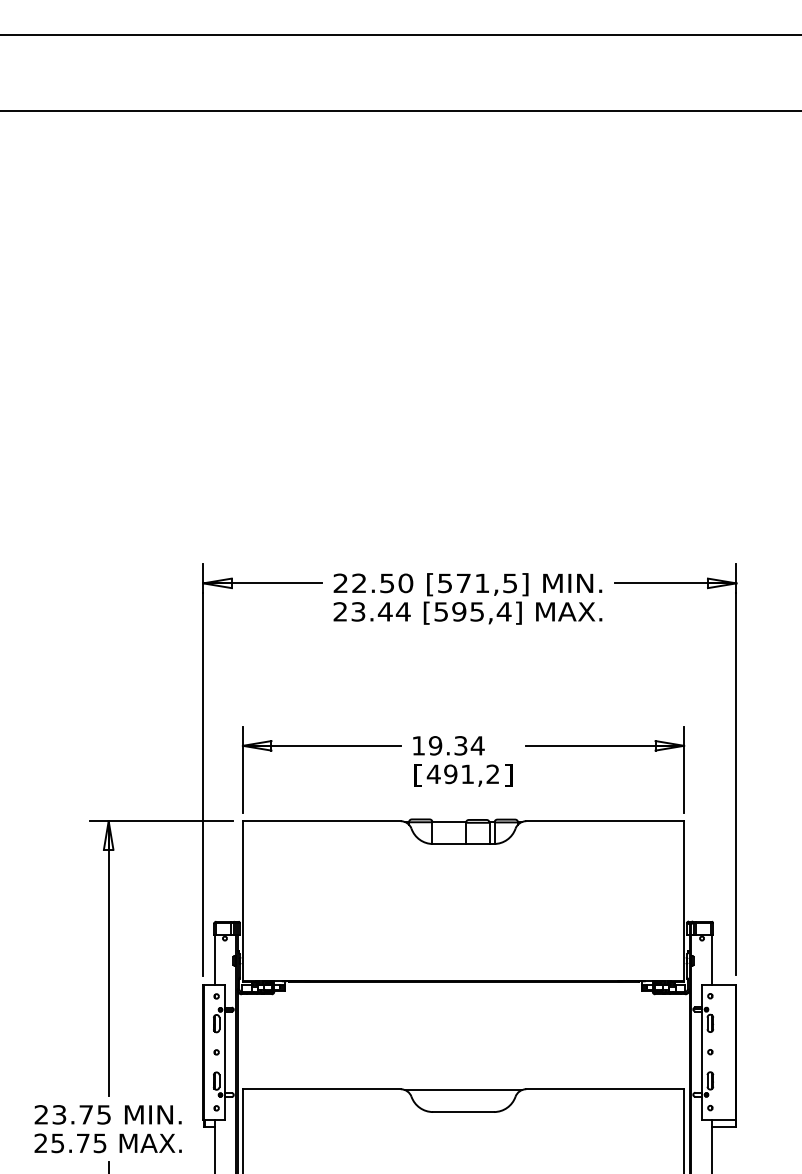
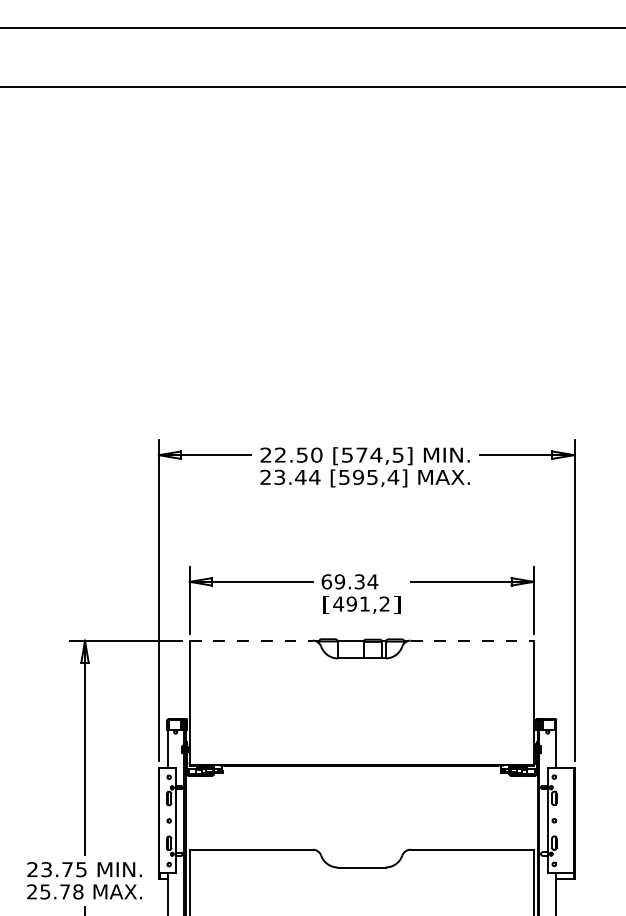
text: (482, 582) -> (376, 454), [571,5] -> [574,5]
text: (418, 745) -> (326, 581), 19.34 -> 69.34
line: (321, 821) -> (250, 640), solid -> dashed
line: (605, 821) -> (472, 640), solid -> dashed
line: (463, 1090) -> (361, 850), removed
text: (99, 1143) -> (77, 892), 25.75 -> 25.78

